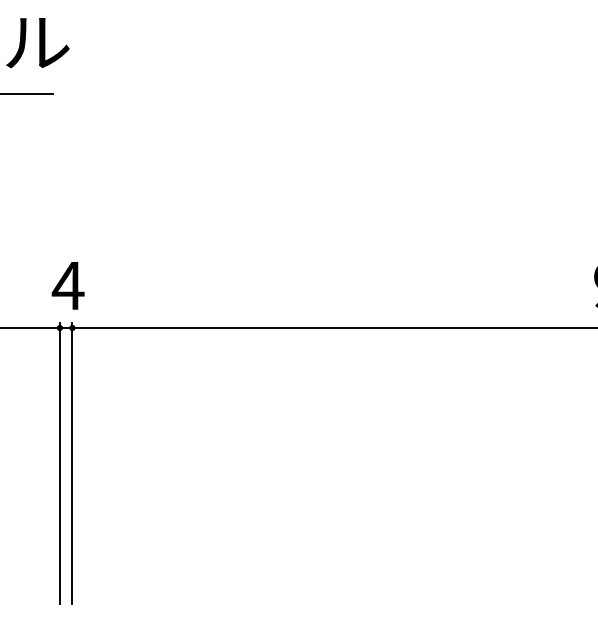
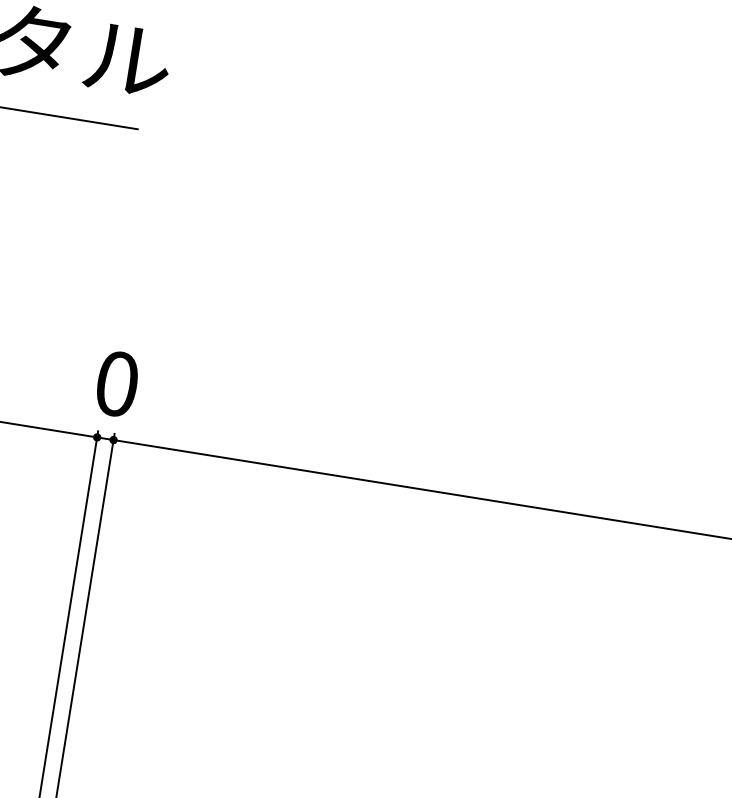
text: (67, 285) -> (116, 383), 4 -> 0

